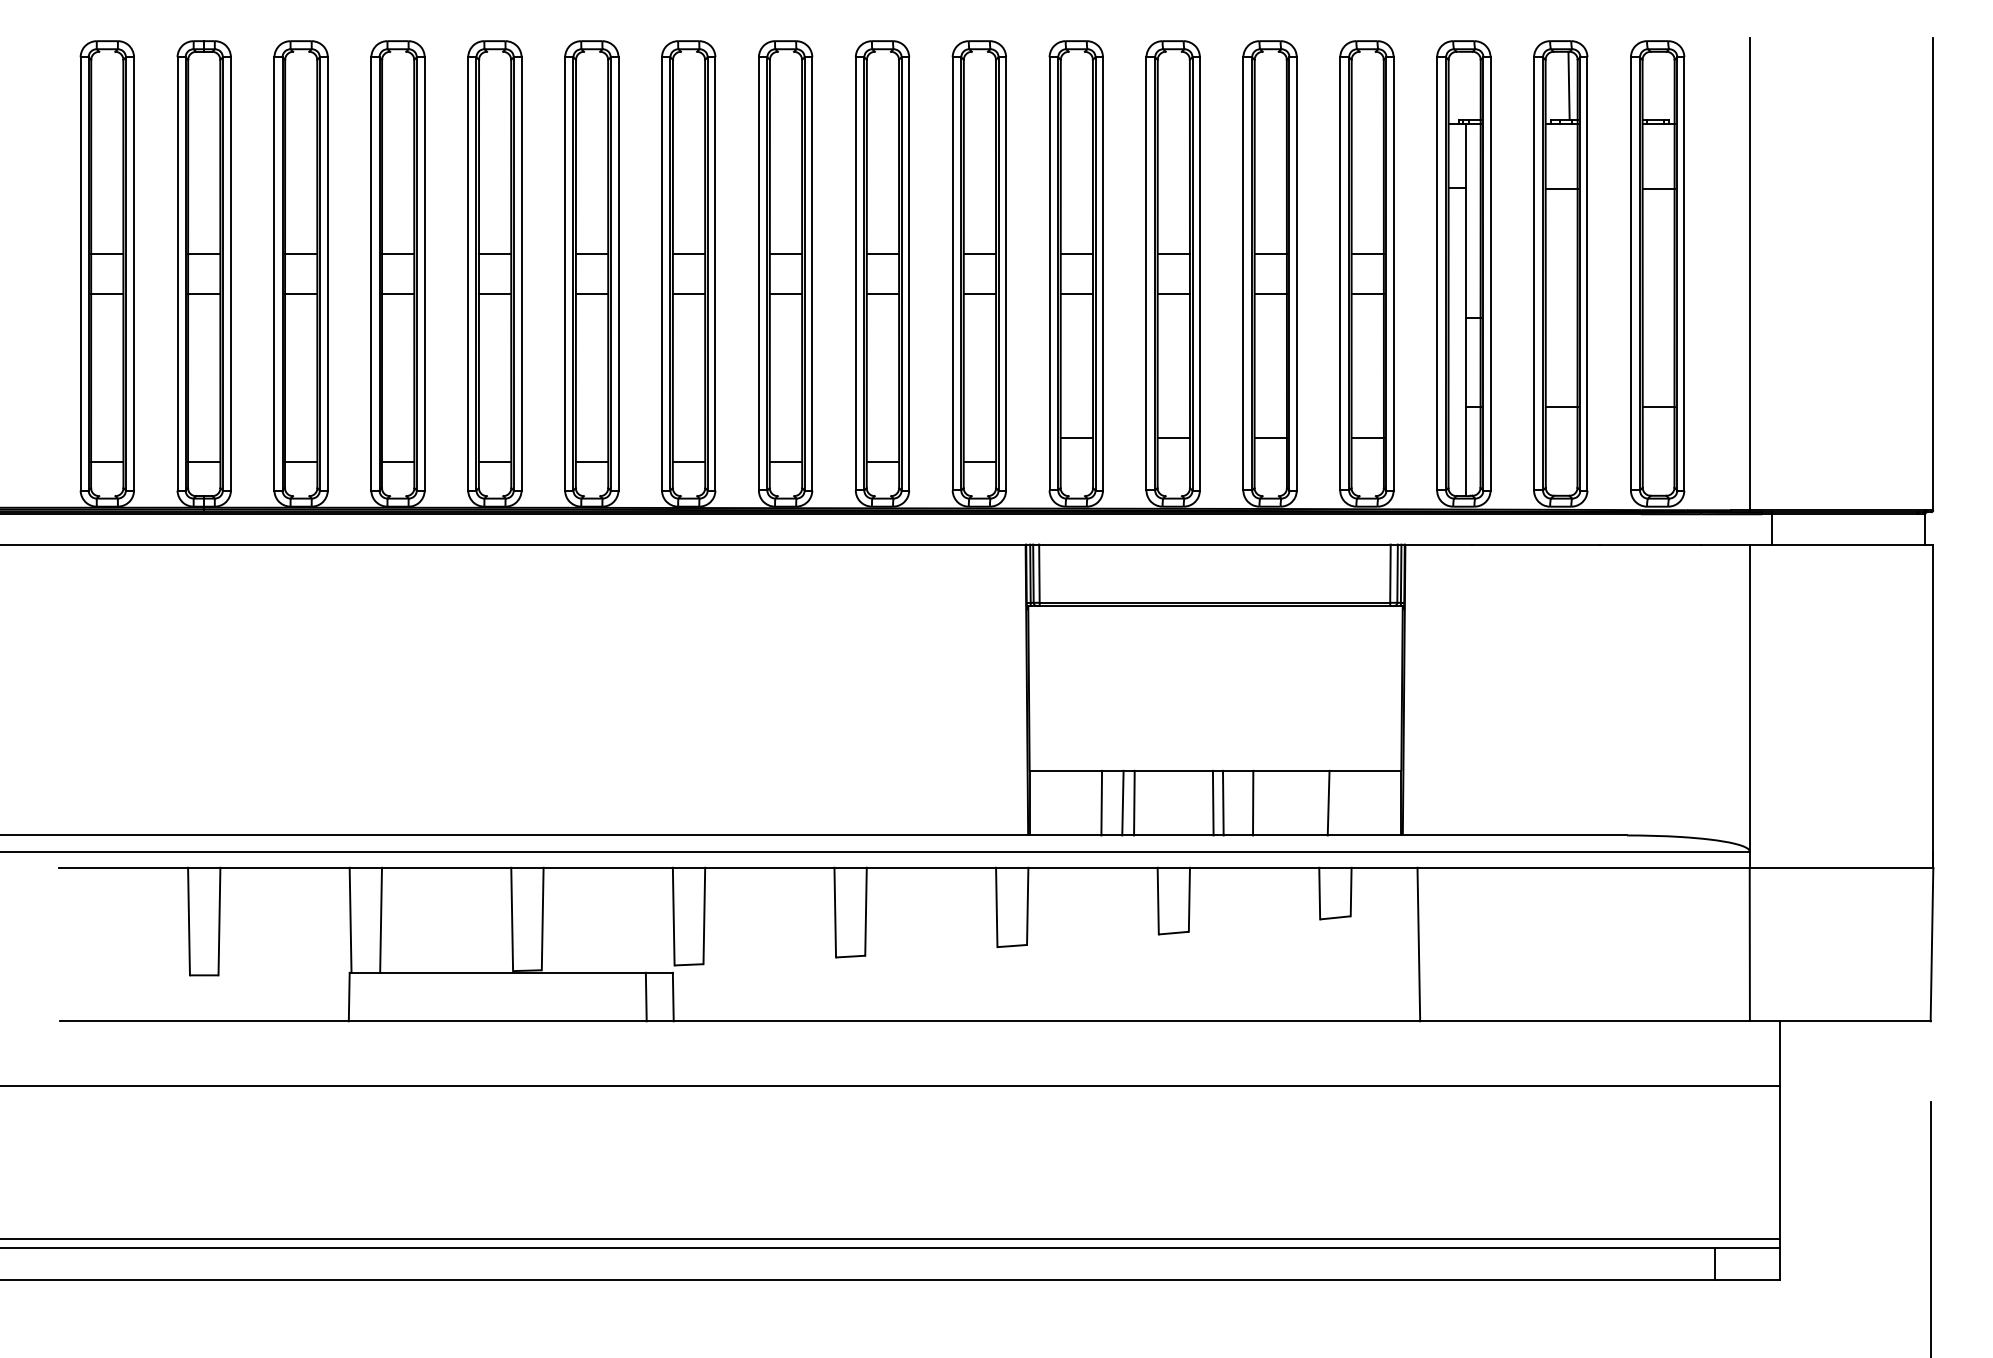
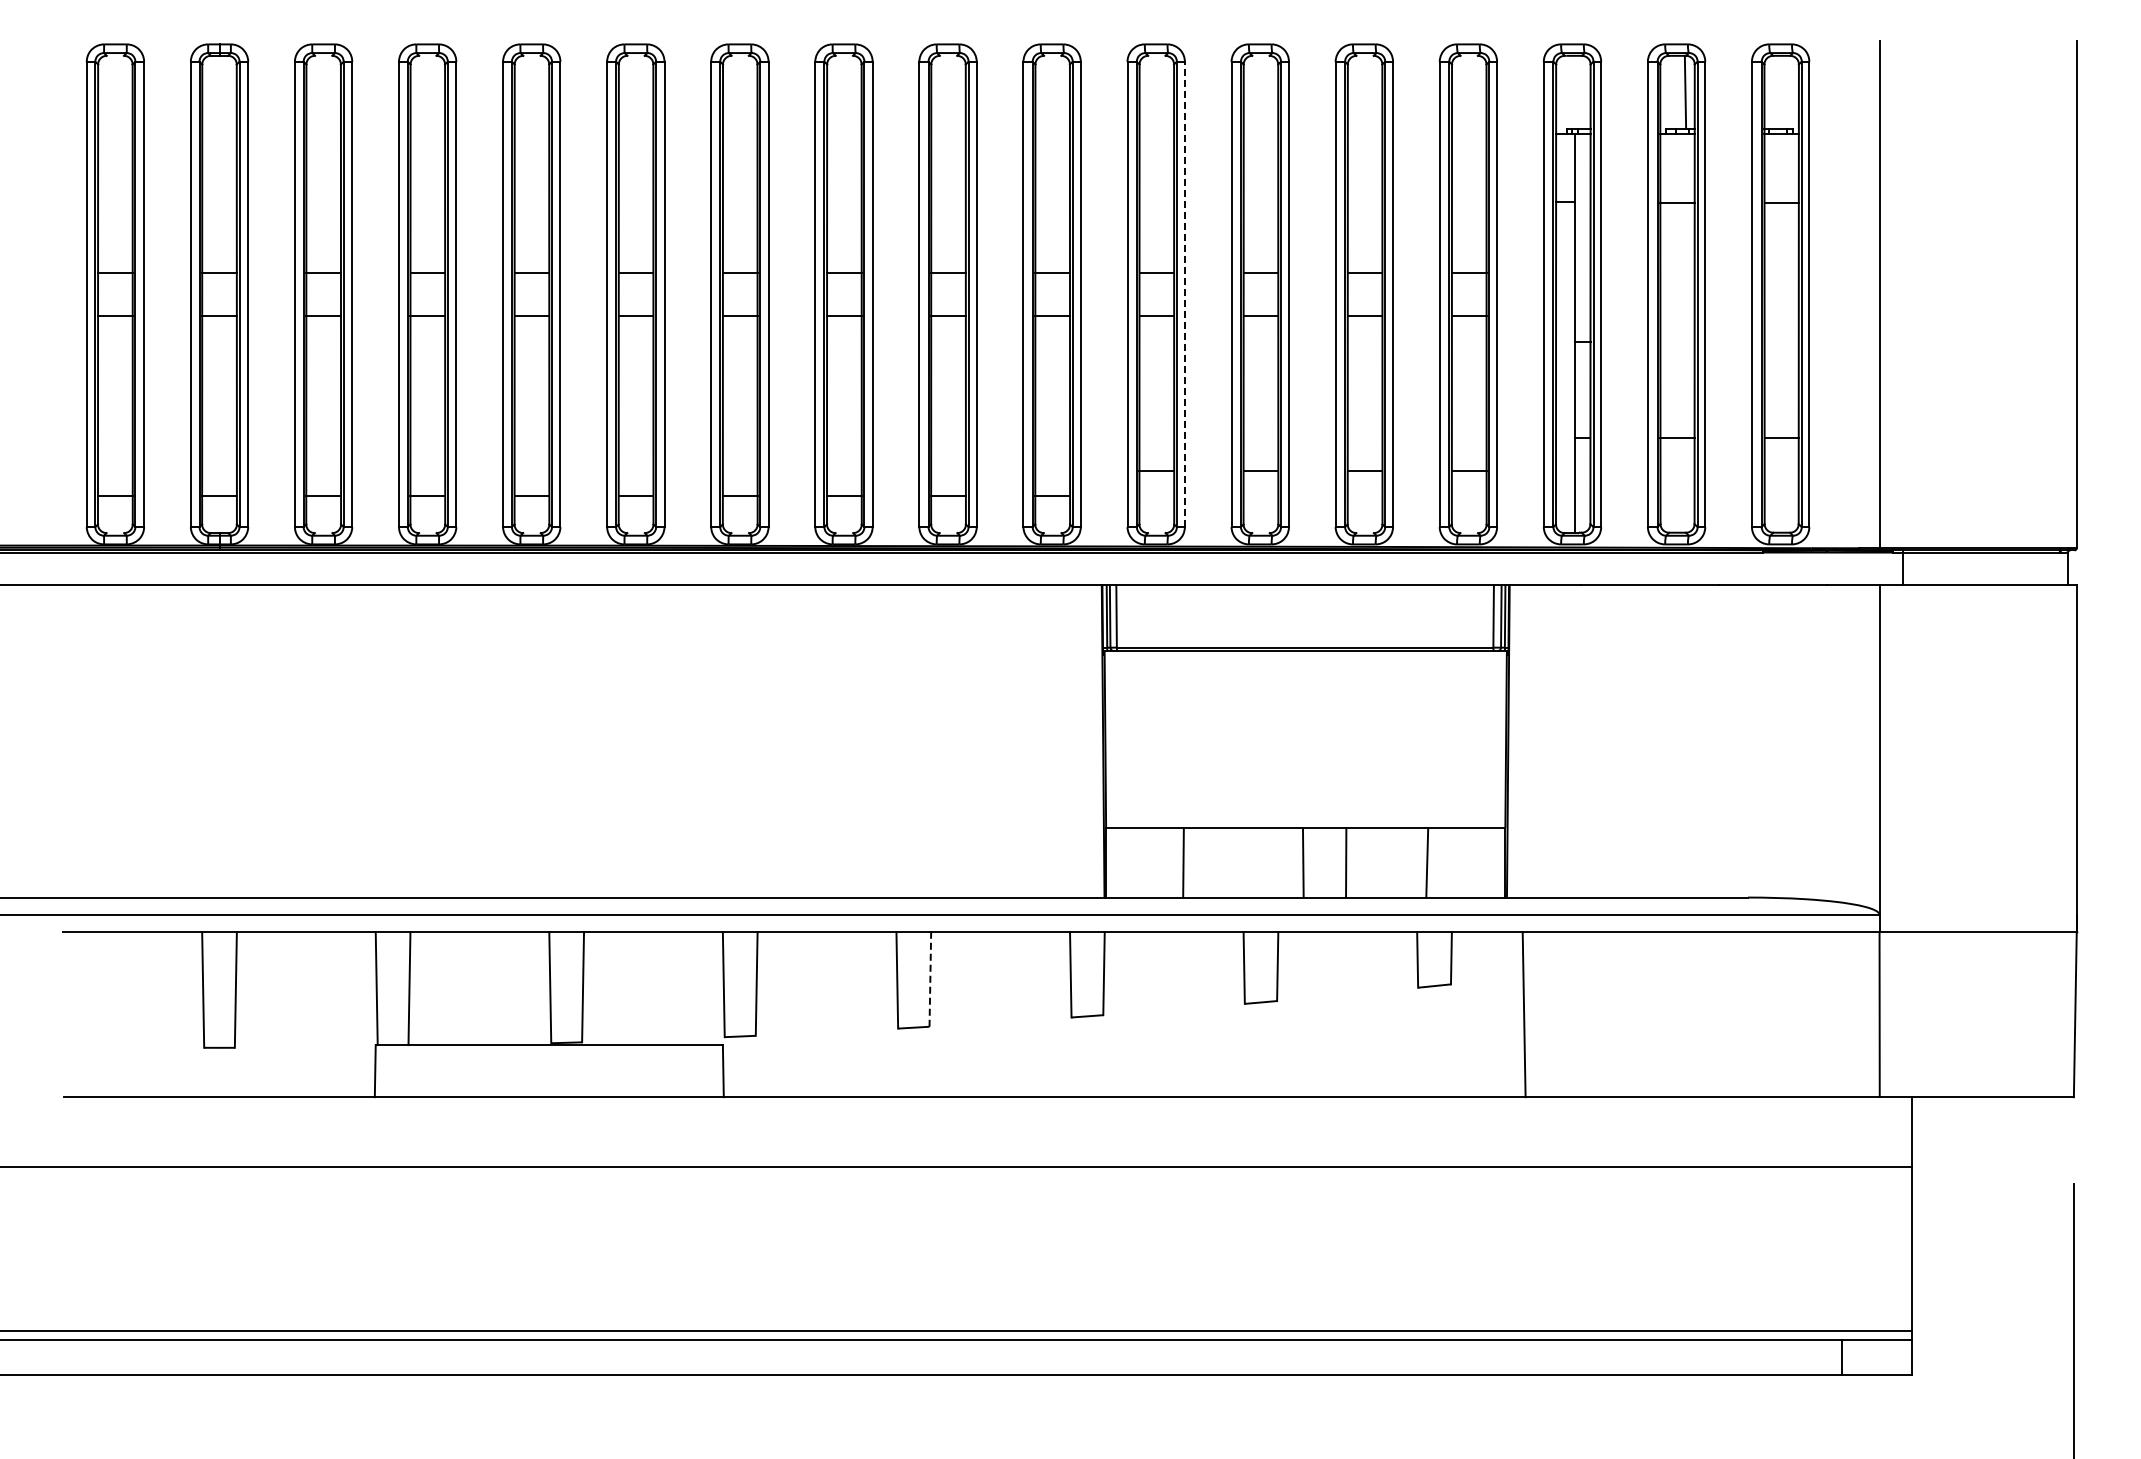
line: (1102, 274) -> (1184, 294), solid -> dashed
line: (1123, 802) -> (1206, 862), removed
line: (1134, 802) -> (1218, 862), removed
line: (1222, 802) -> (1313, 862), removed
line: (866, 911) -> (930, 979), solid -> dashed
line: (645, 997) -> (693, 1071), removed

